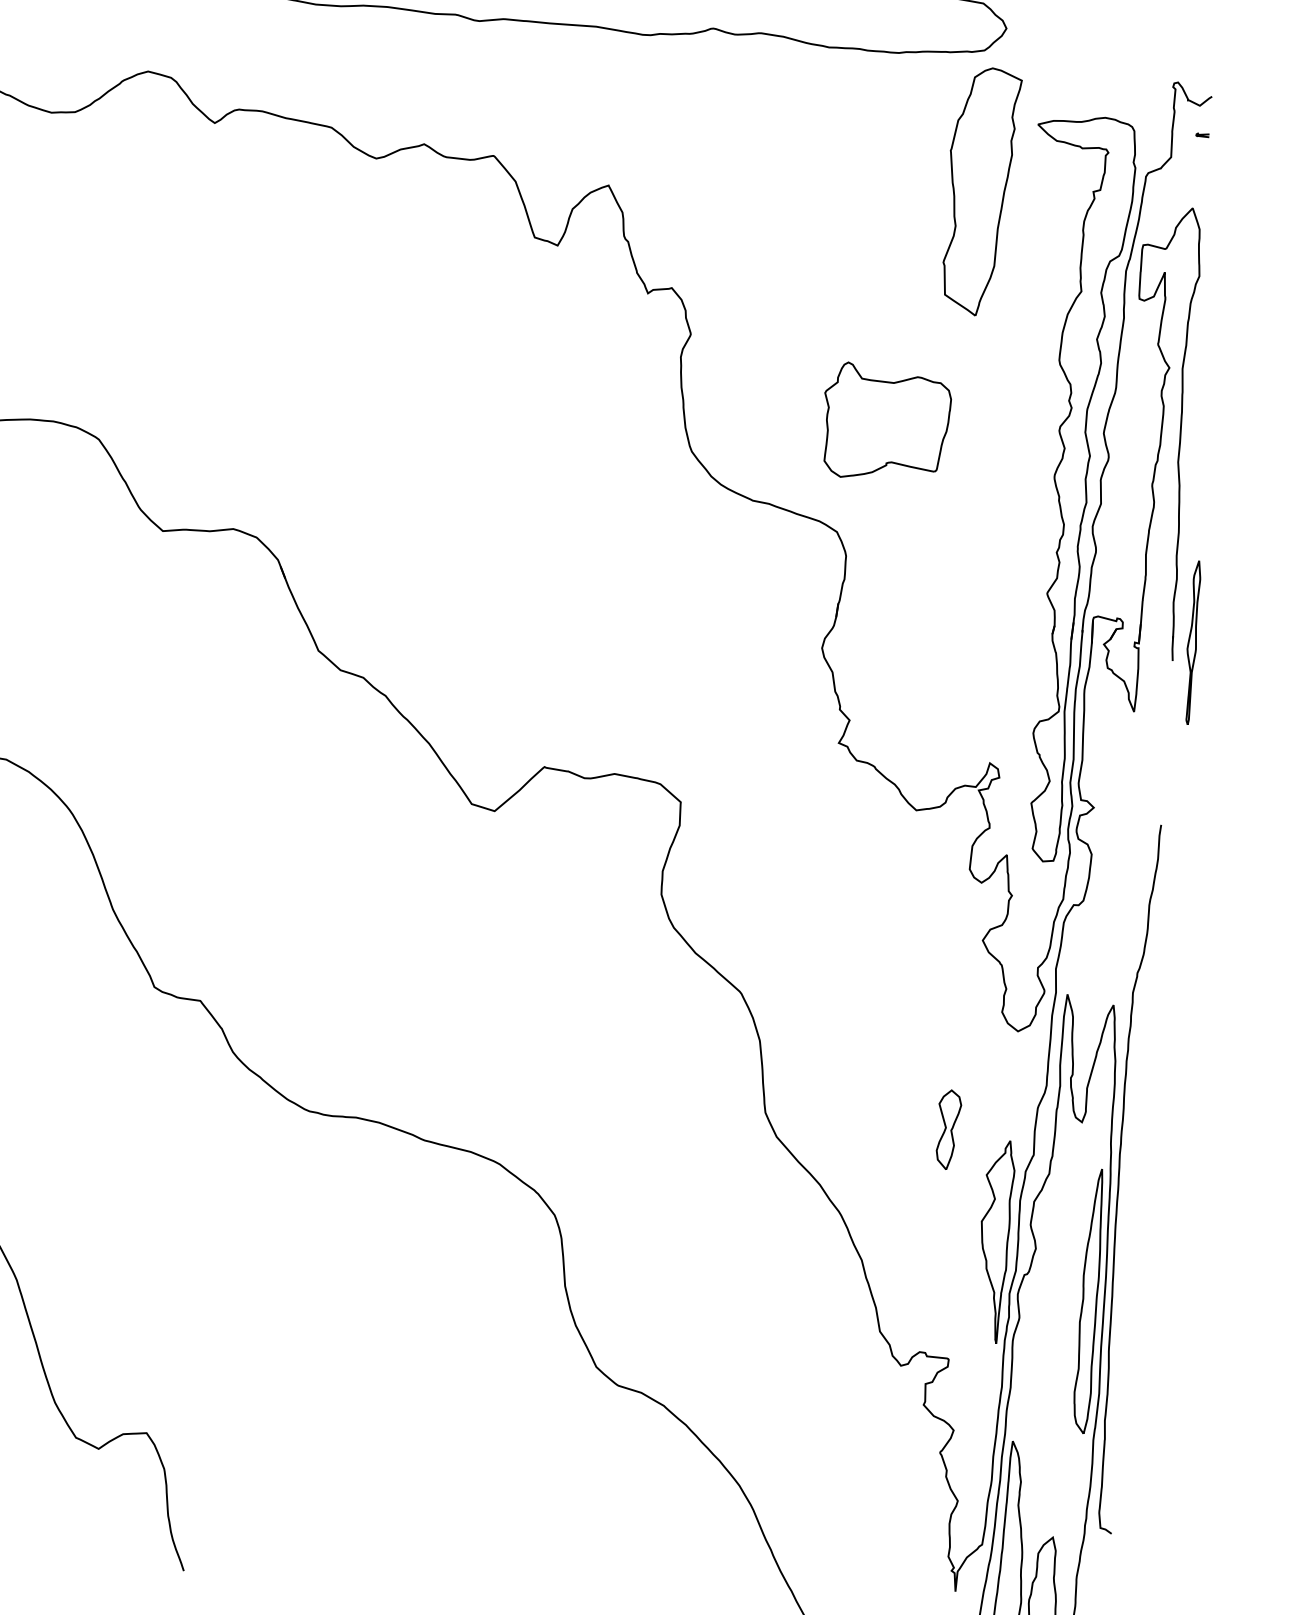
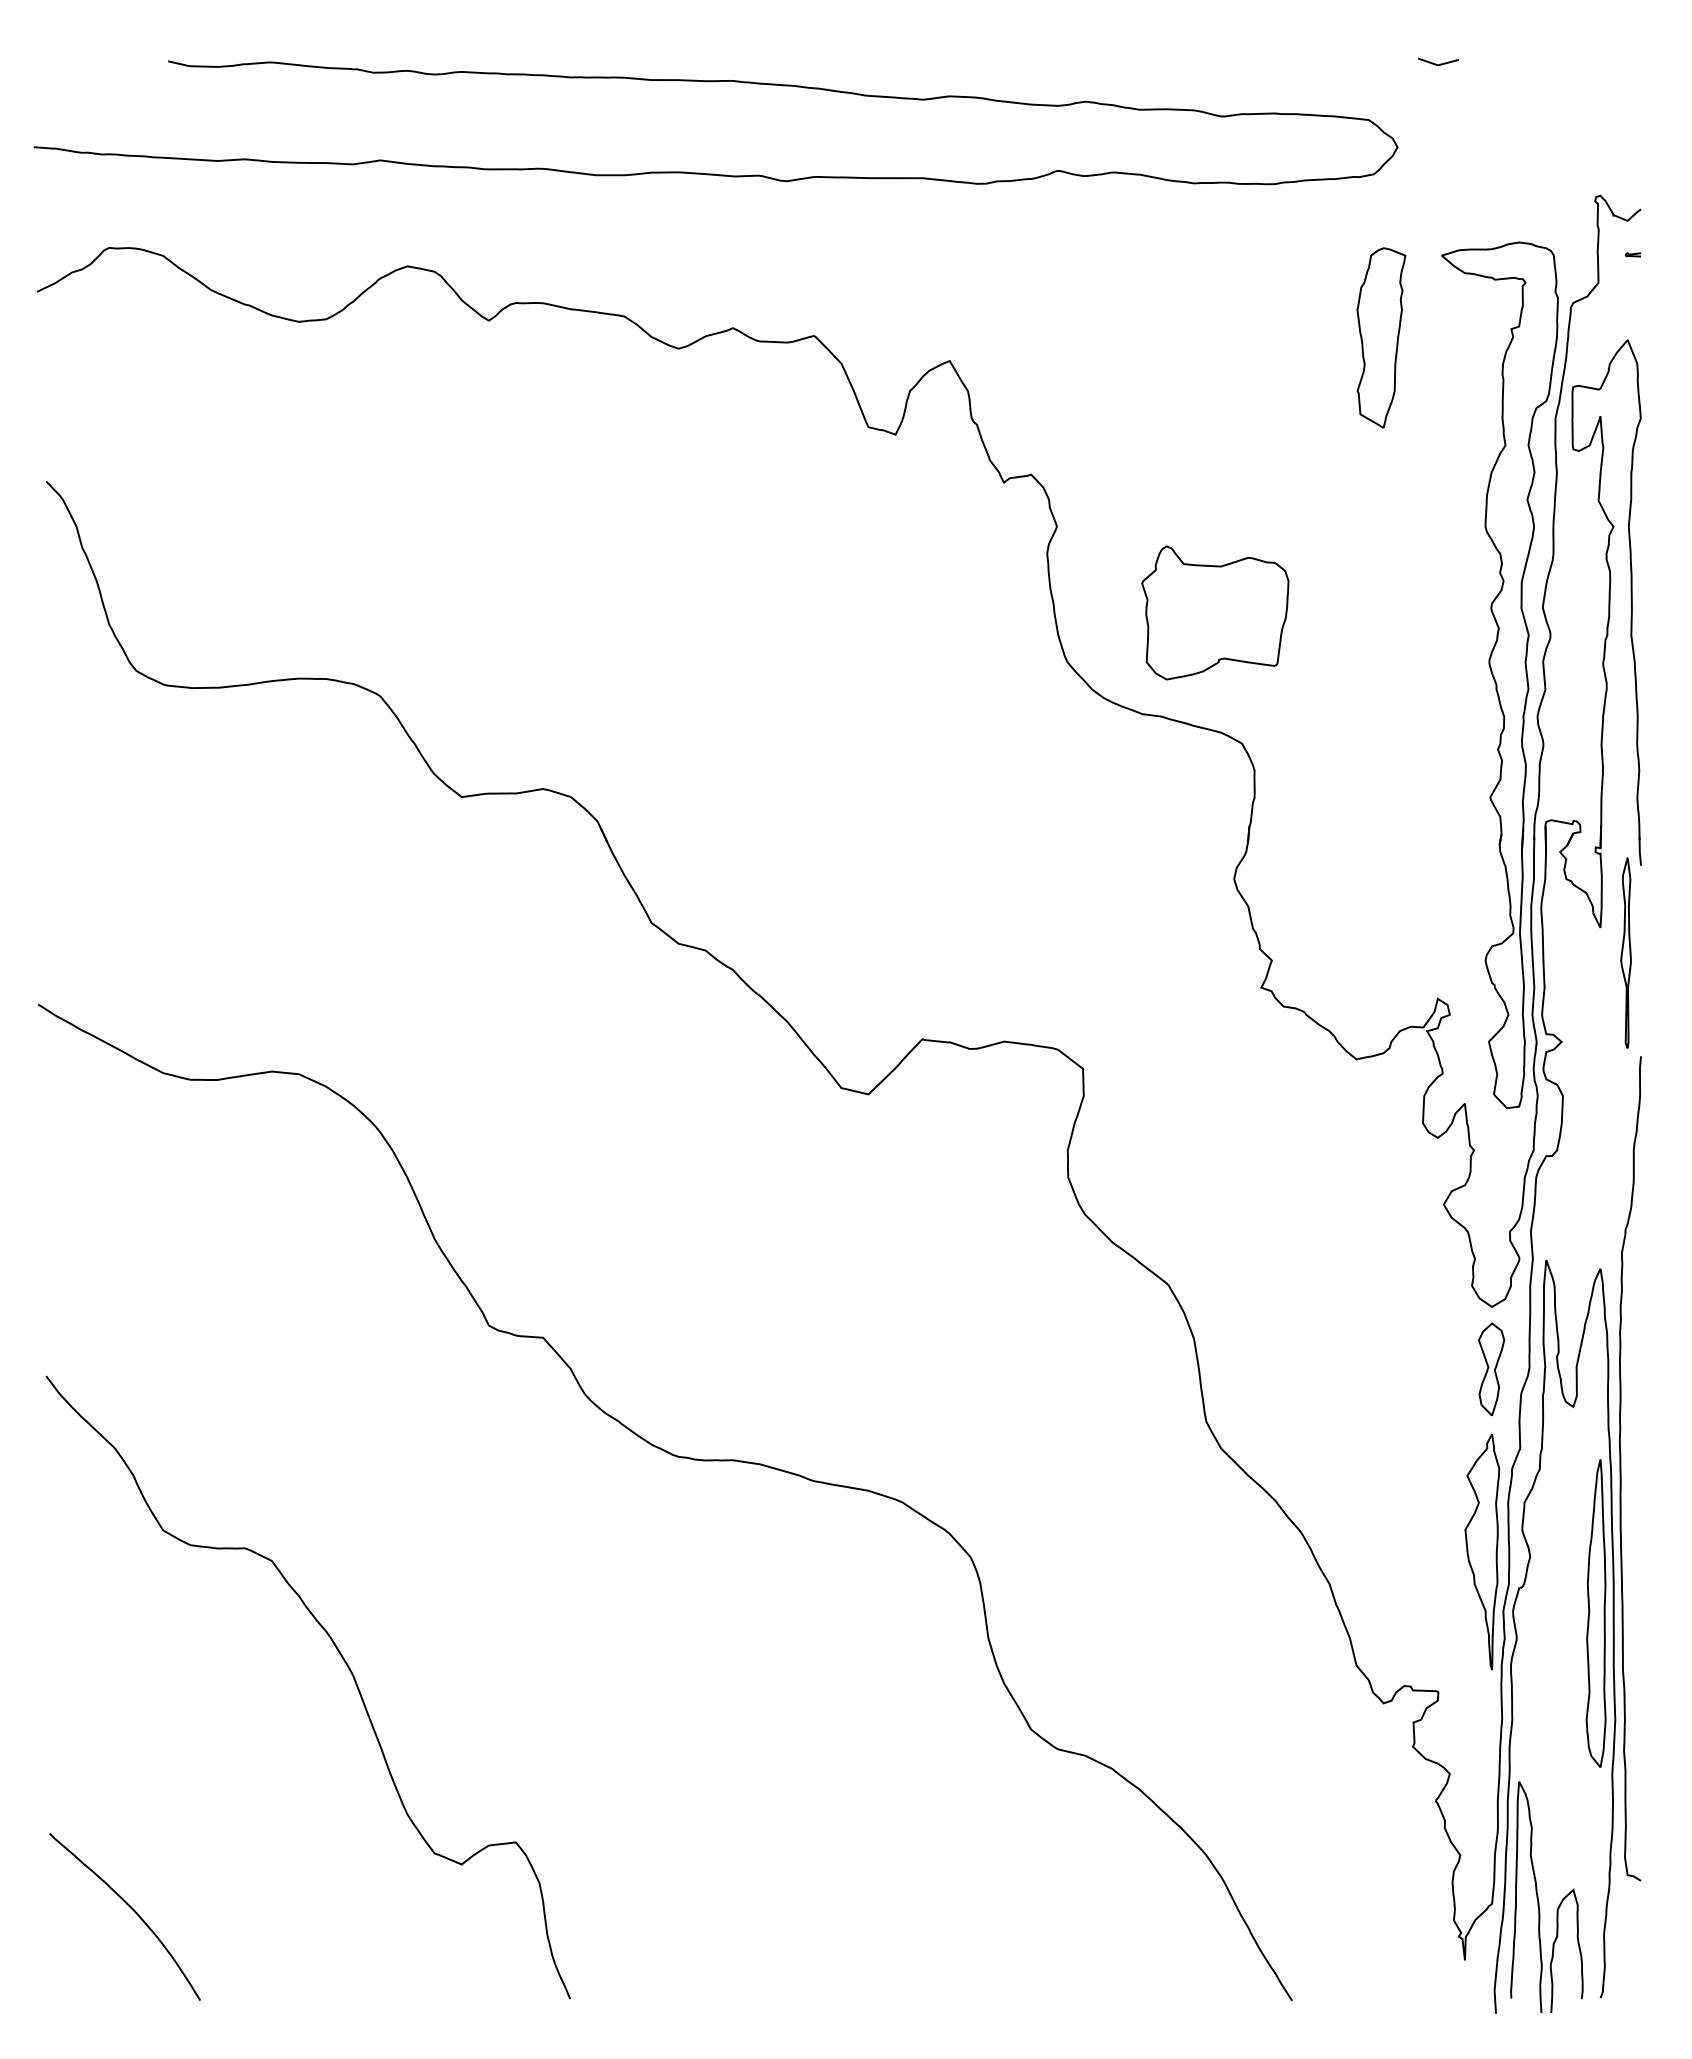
part: (981, 191) -> (1381, 337), size x0.62
part: (886, 422) -> (1215, 612), moved
part: (1191, 642) -> (1625, 952), moved
part: (948, 1129) -> (1491, 1369), moved

